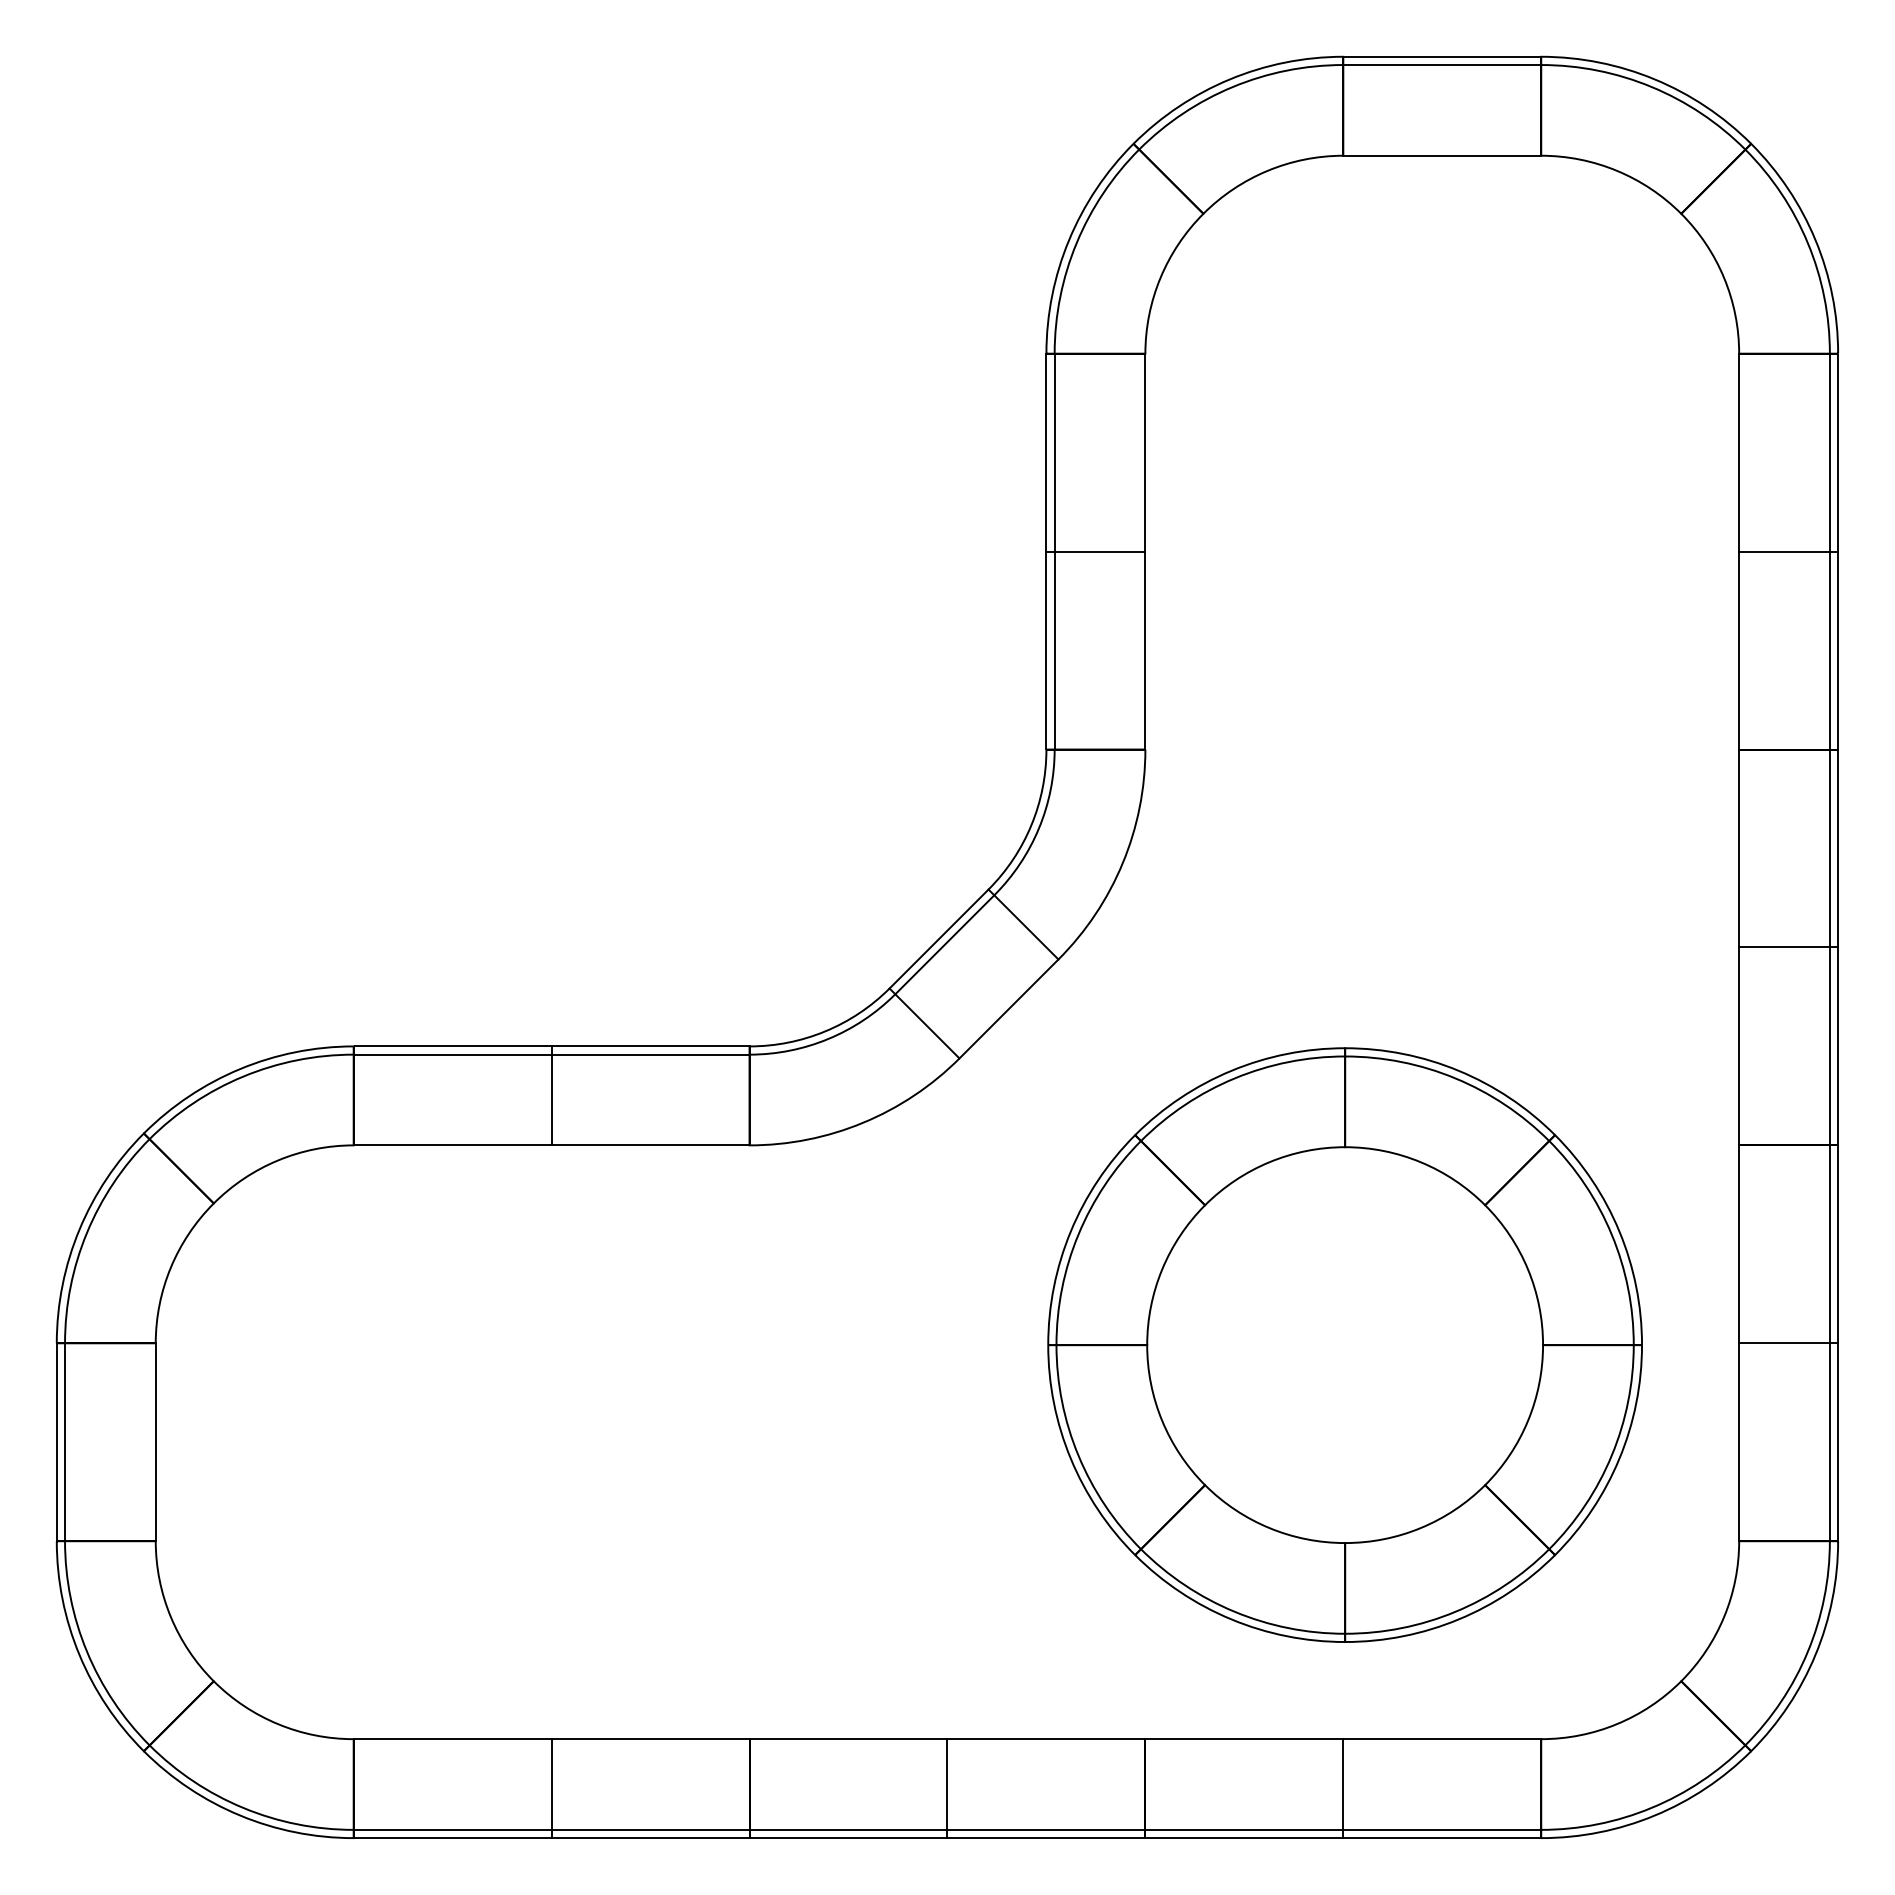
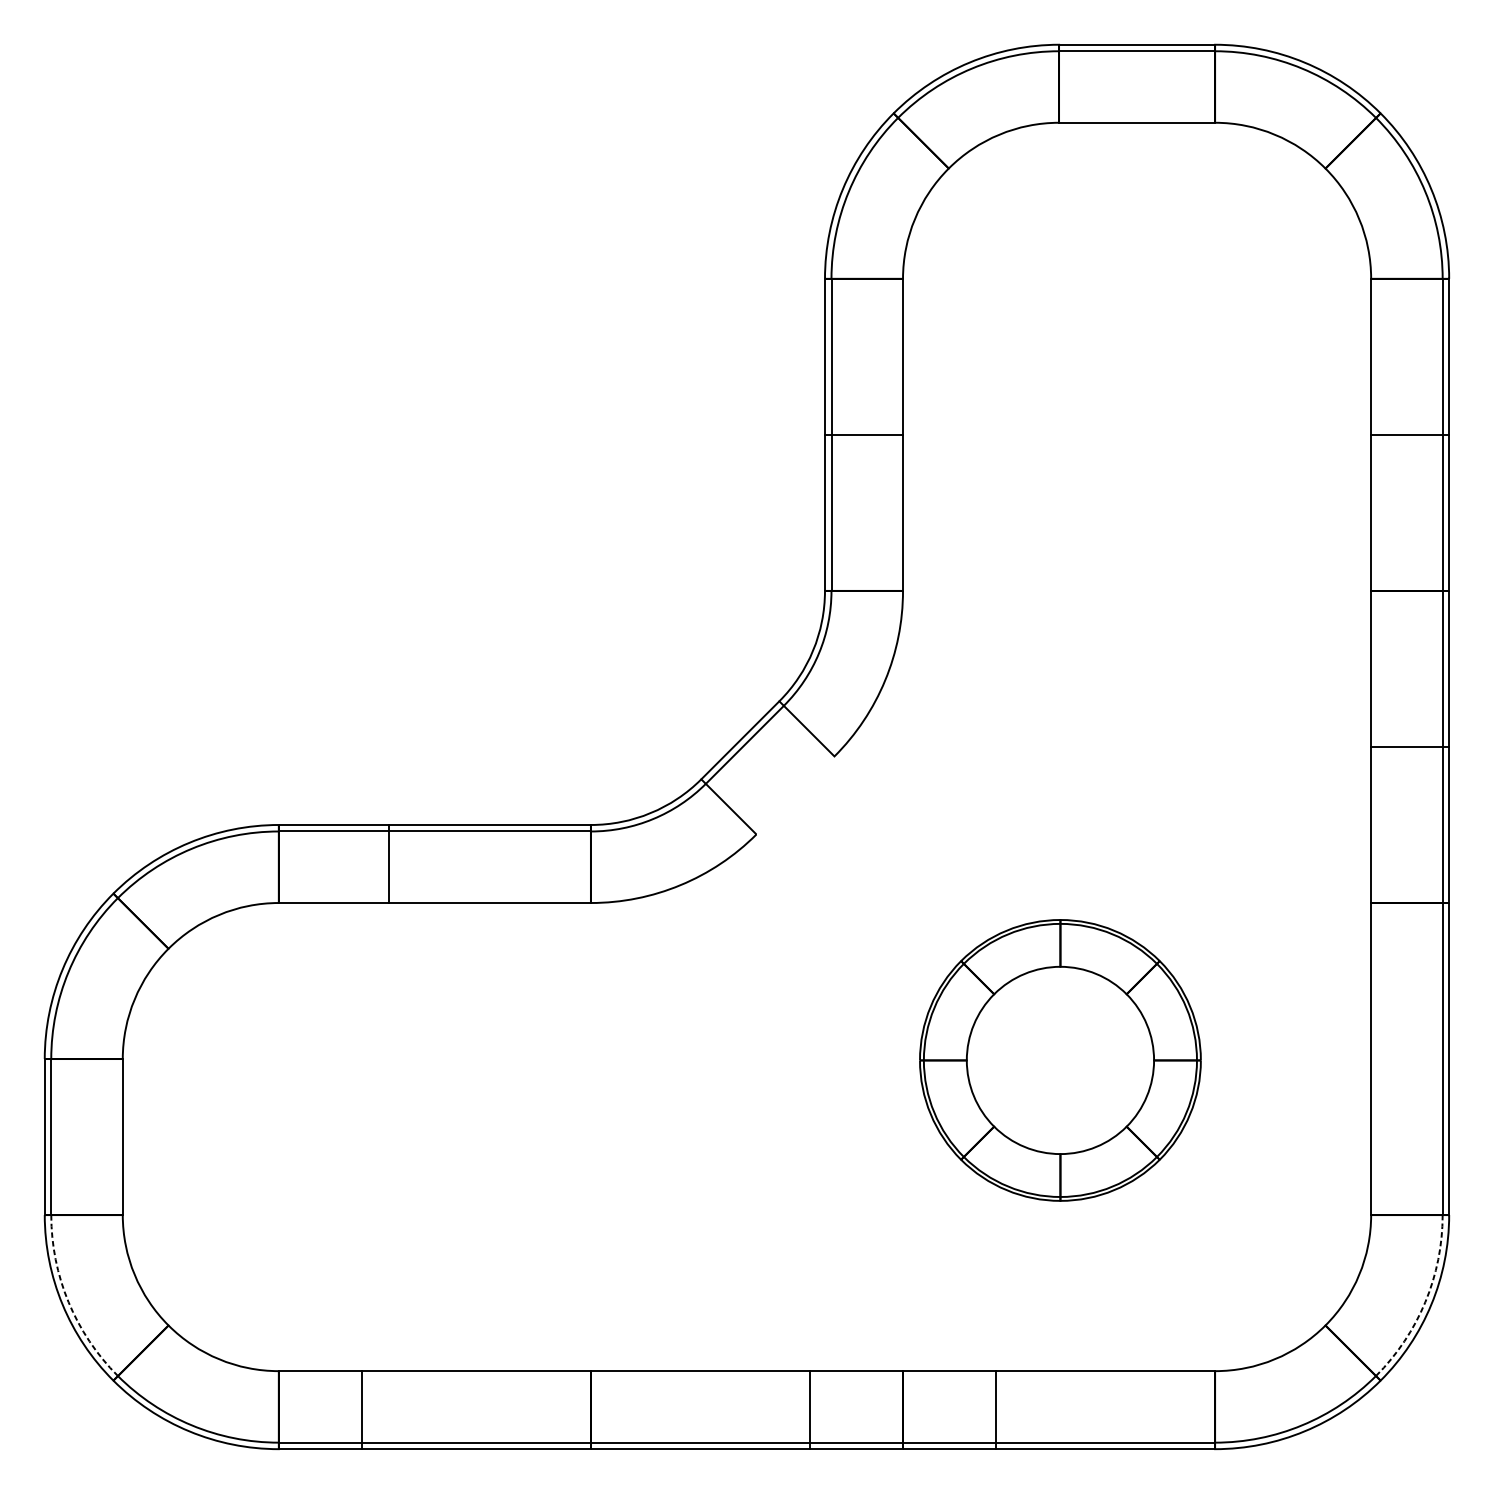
line: (1008, 1008) -> (795, 795), removed
line: (551, 1095) -> (389, 863), moved
line: (1788, 1343) -> (1410, 1059), removed
part: (1344, 1344) -> (1059, 1059), size x0.6
arc: (87, 1651) -> (68, 1302), solid -> dashed
arc: (1807, 1651) -> (1425, 1302), solid -> dashed
line: (551, 1788) -> (362, 1410), moved
line: (947, 1788) -> (810, 1410), moved
line: (1343, 1788) -> (996, 1410), moved

